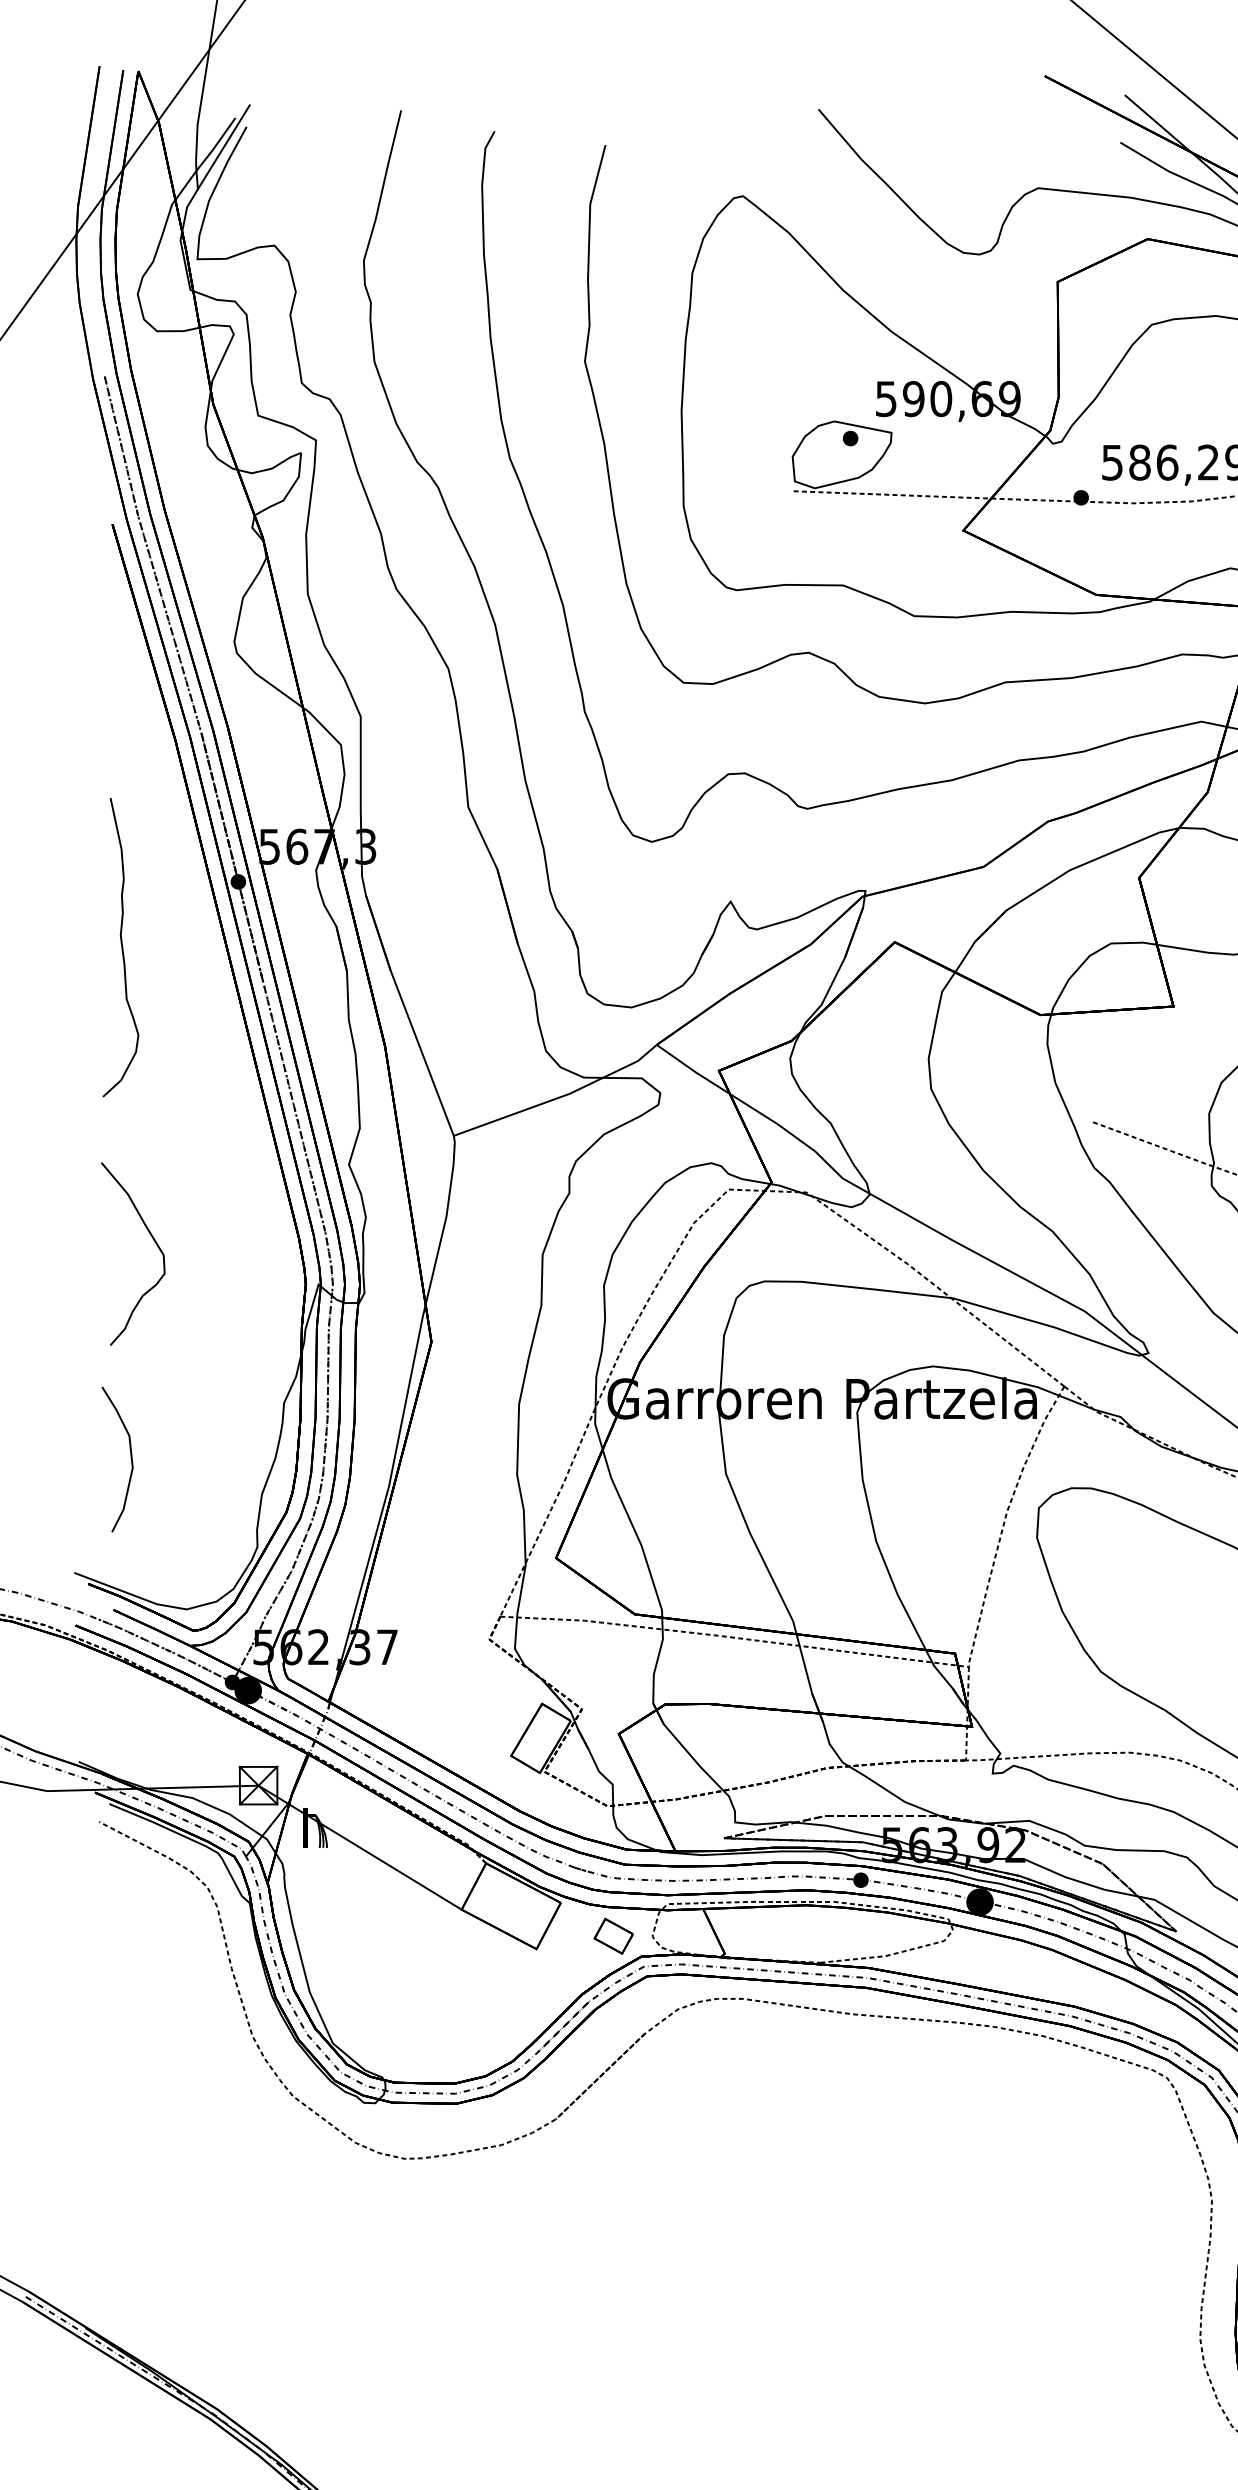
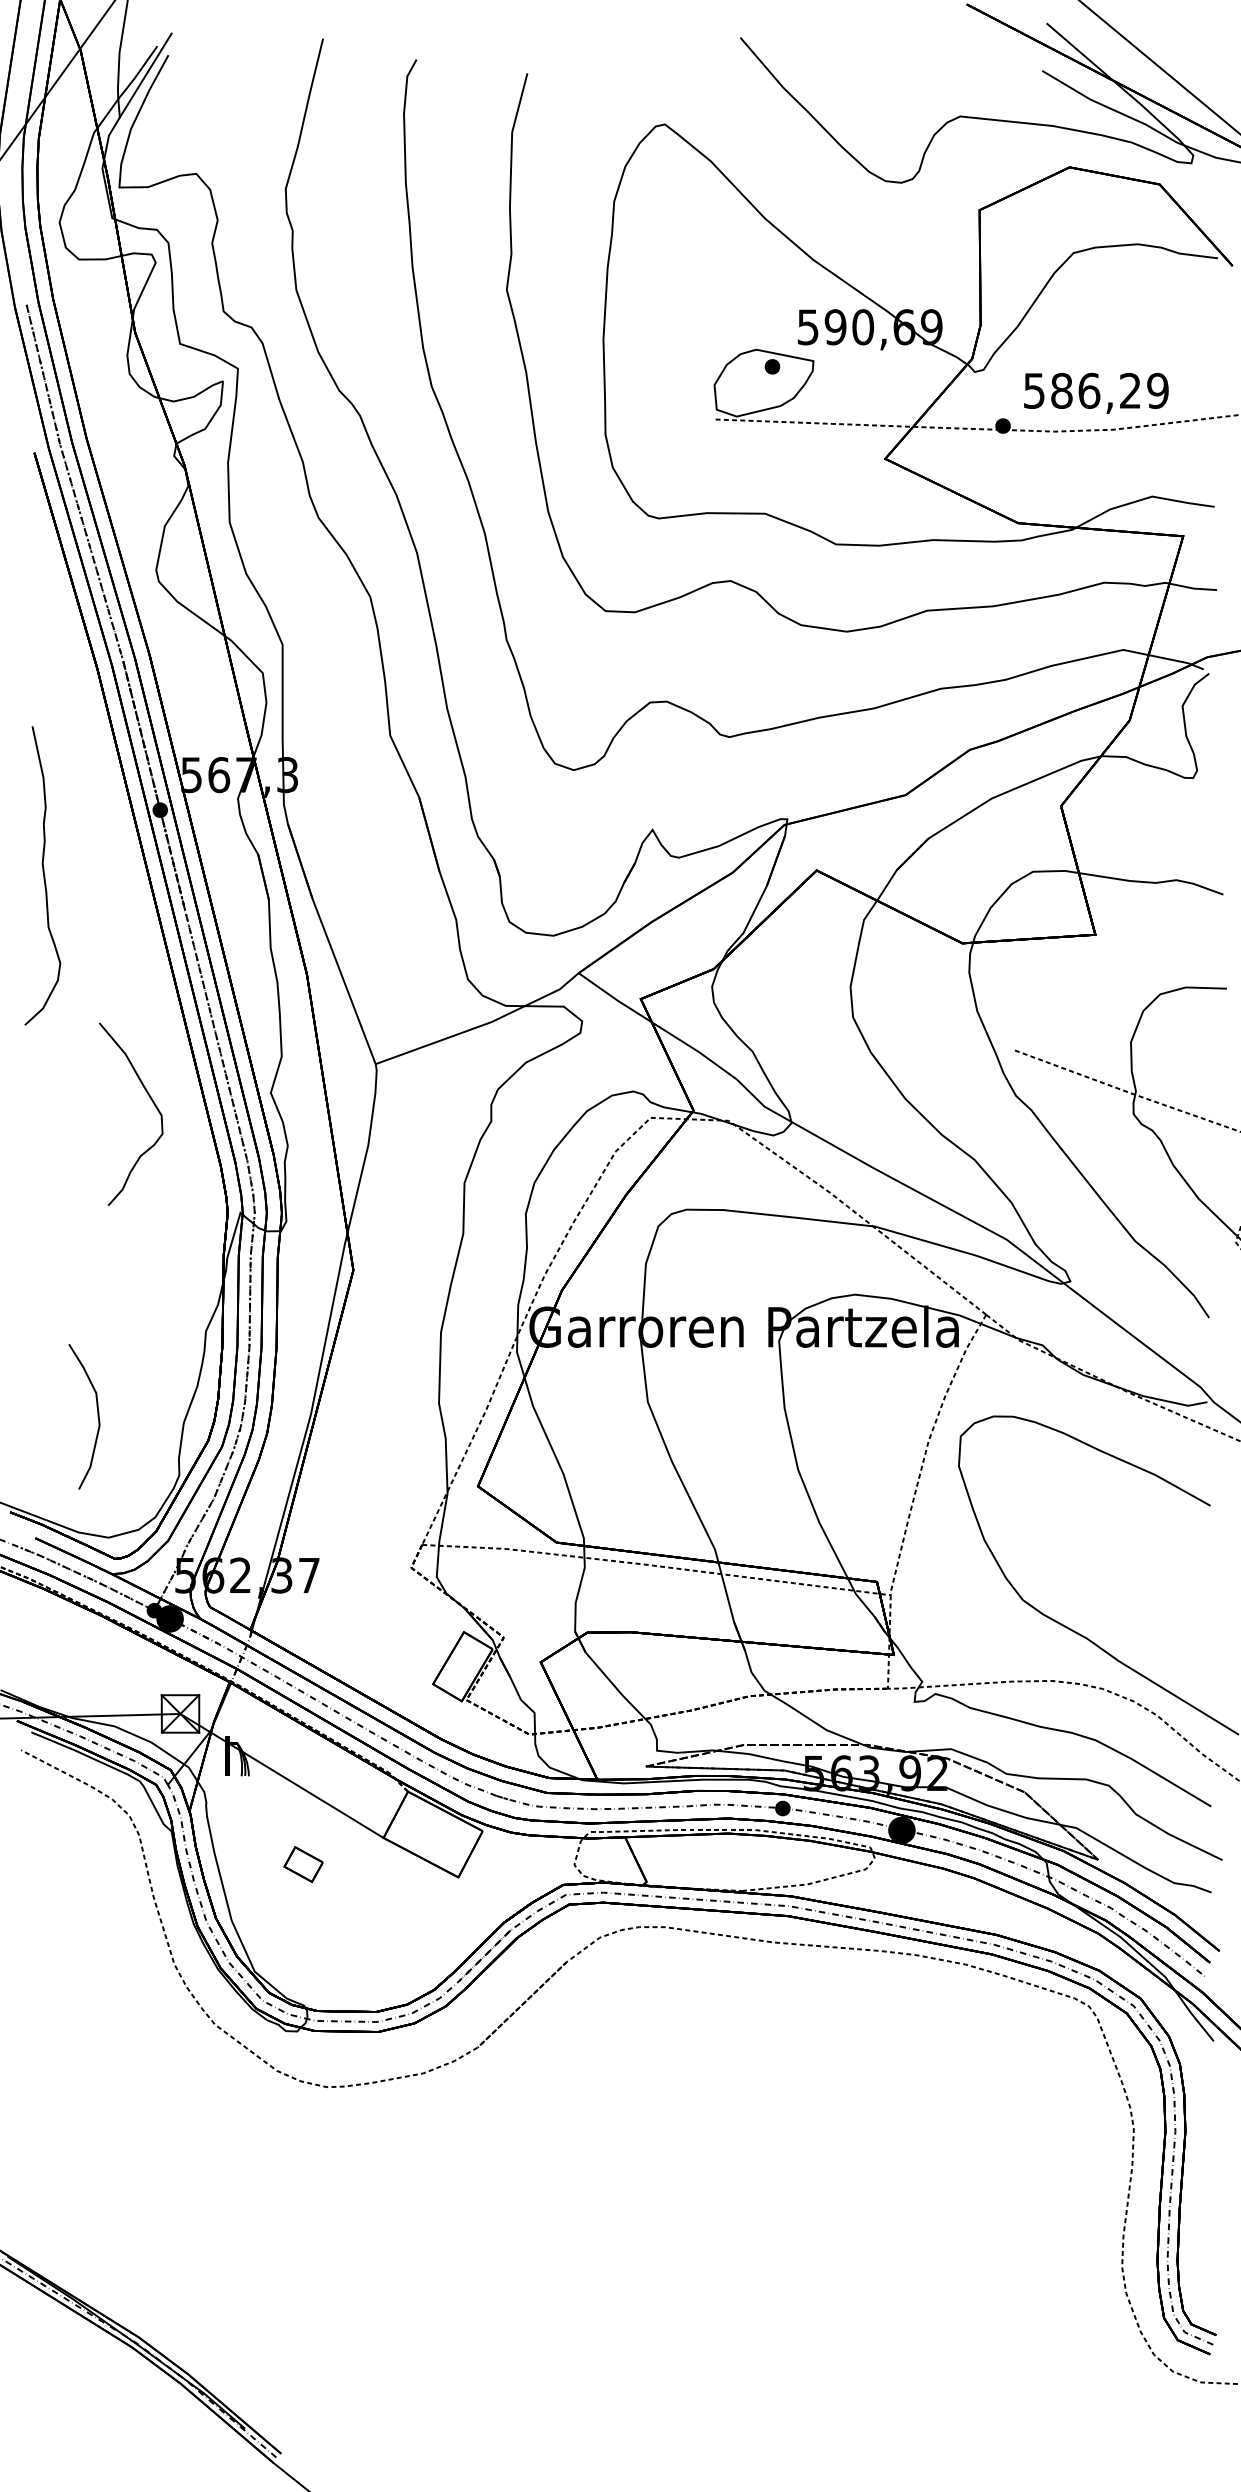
curve: (152, 1239) -> (150, 1099), moved
curve: (130, 1459) -> (97, 1416), moved
part: (613, 1936) -> (303, 1864), moved

